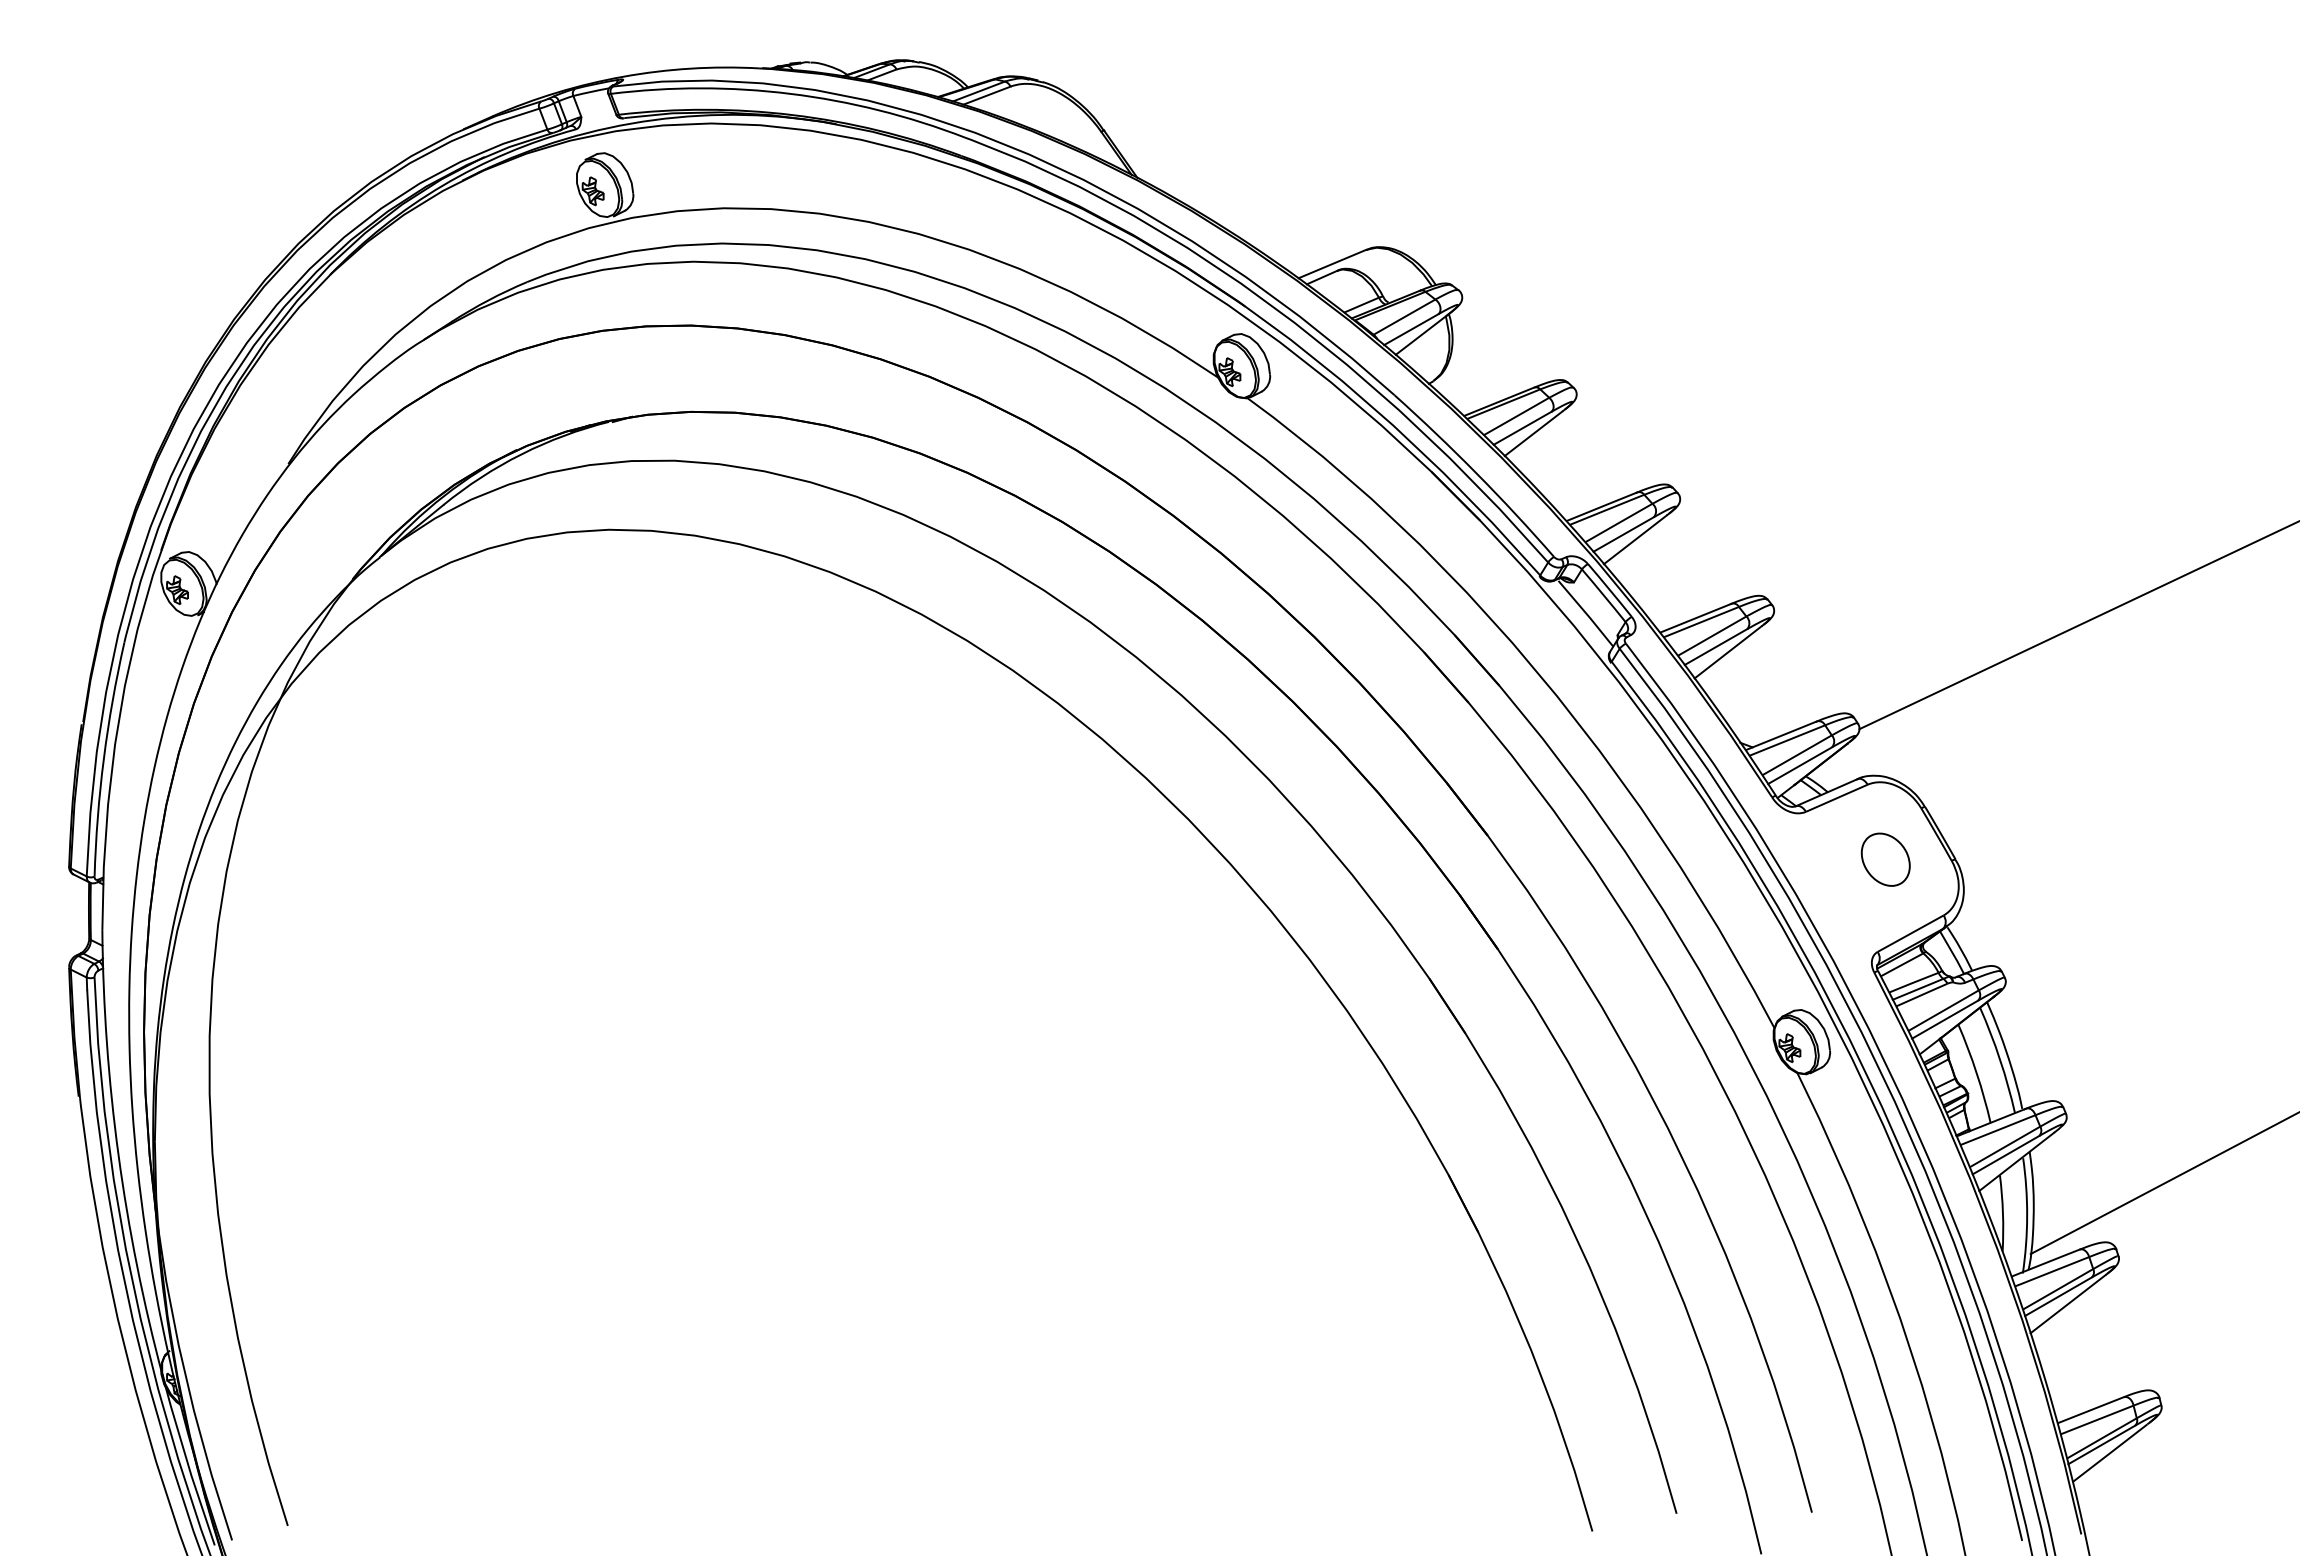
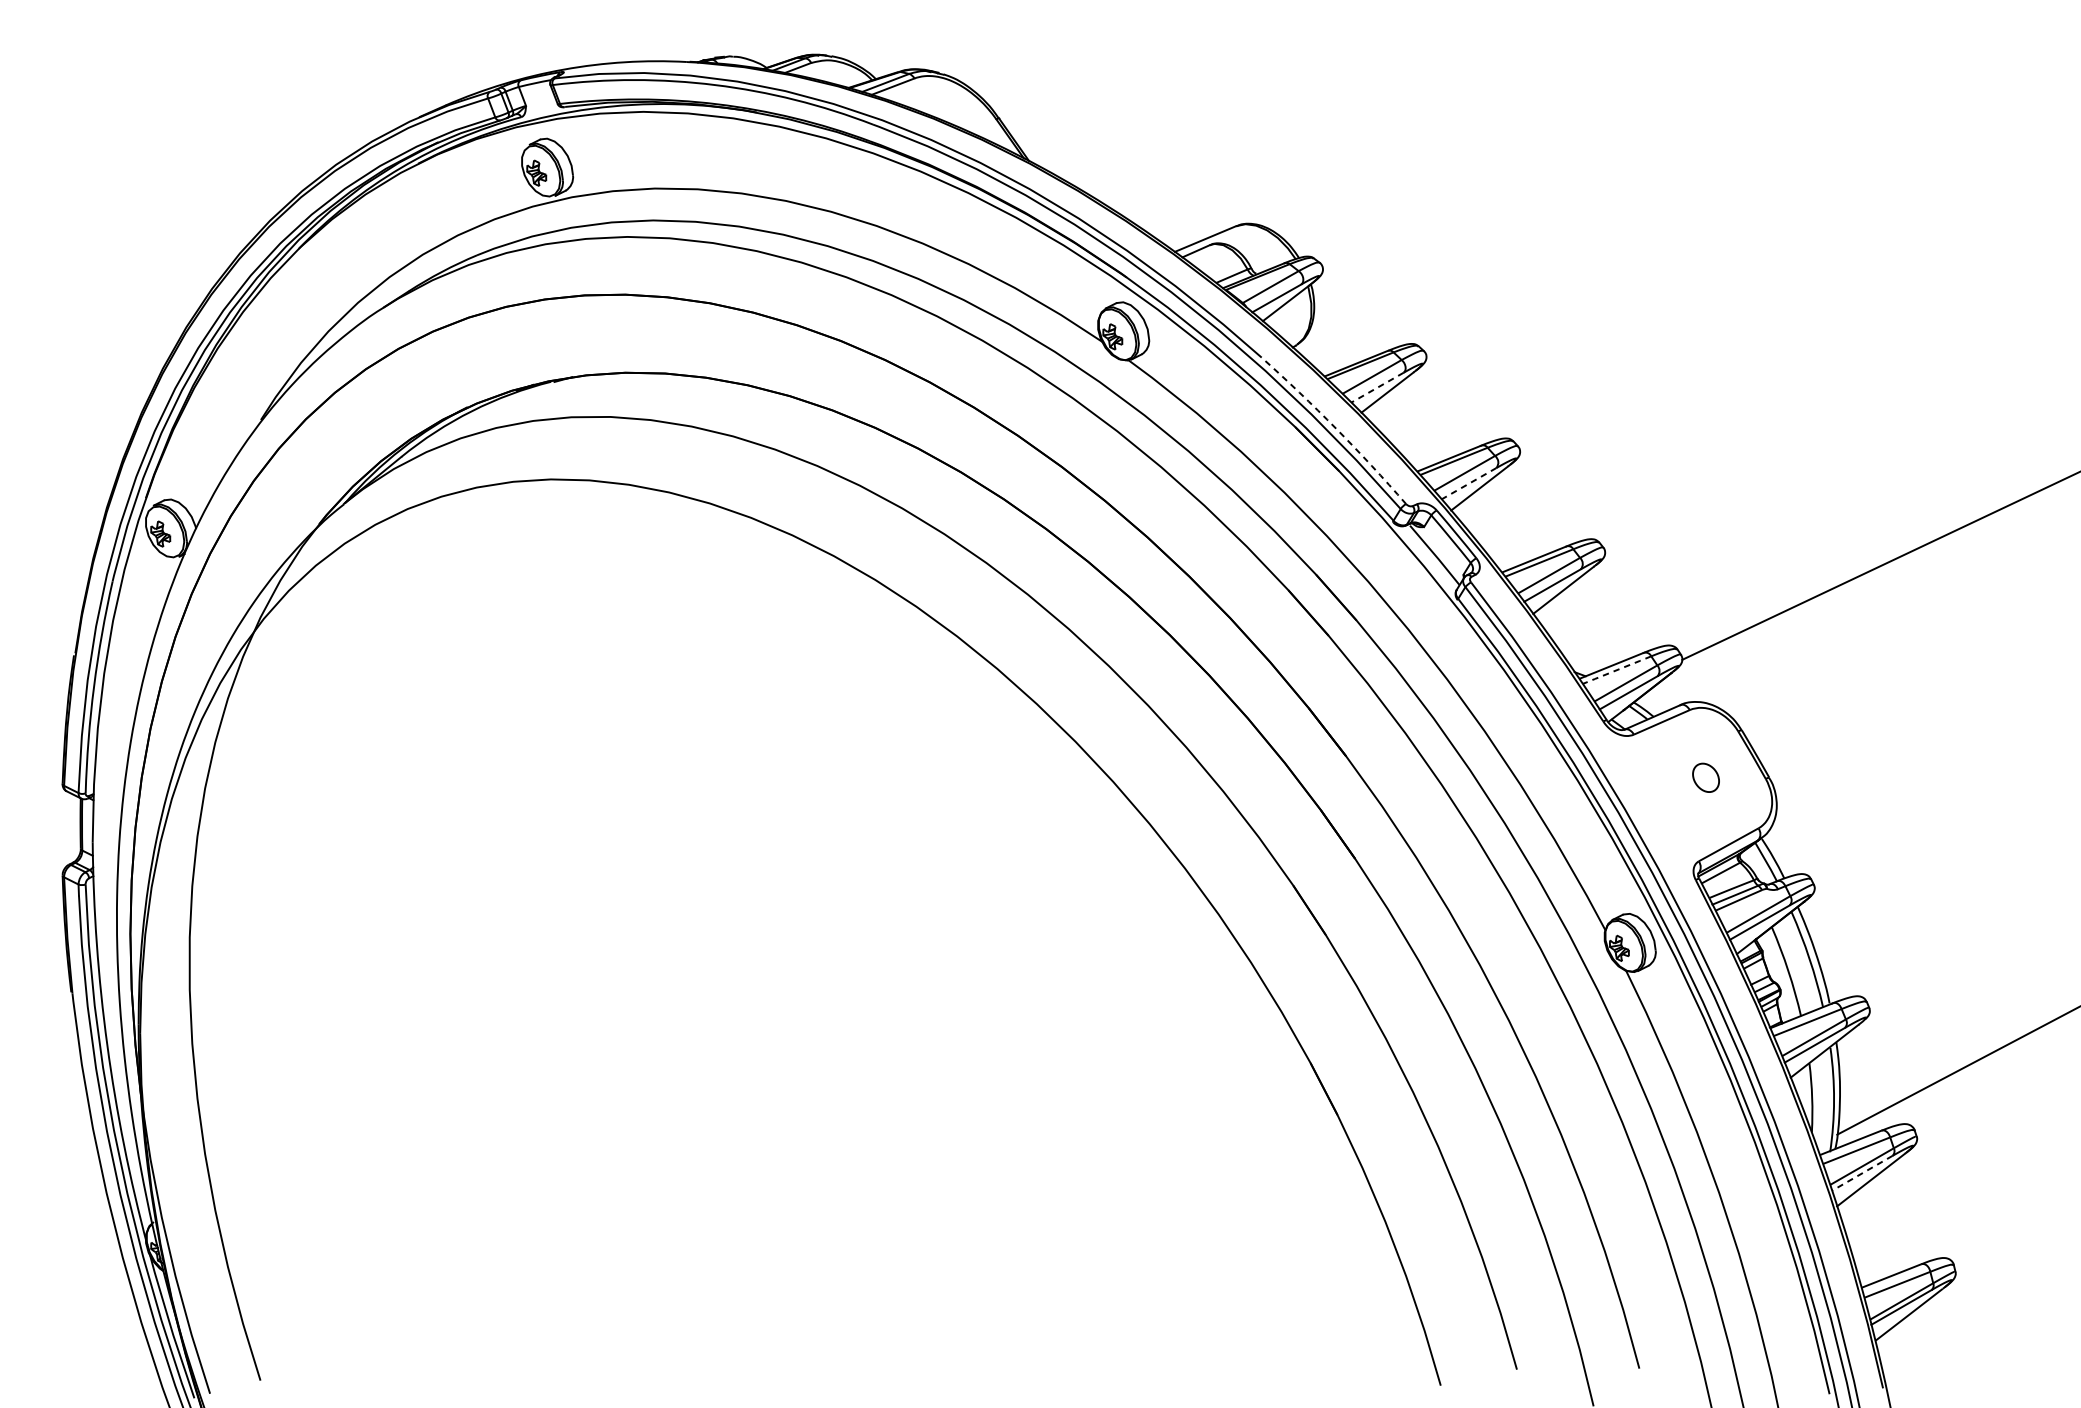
line: (1522, 428) -> (1377, 387), solid -> dashed
arc: (1476, 473) -> (1335, 428), solid -> dashed
line: (1623, 534) -> (1468, 483), solid -> dashed
line: (1786, 740) -> (1616, 670), solid -> dashed
part: (1885, 859) -> (1705, 777), size x0.6
line: (2058, 1296) -> (1862, 1173), solid -> dashed

